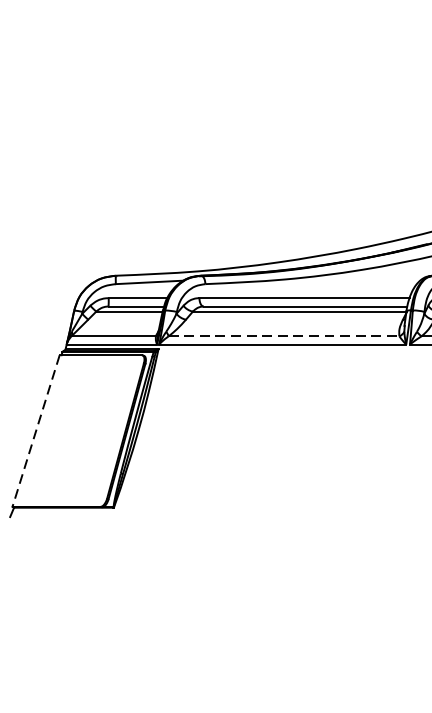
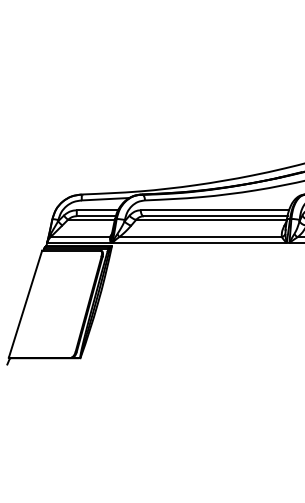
line: (285, 336) -> (201, 237), dashed -> solid
line: (36, 431) -> (25, 304), dashed -> solid

